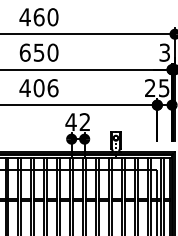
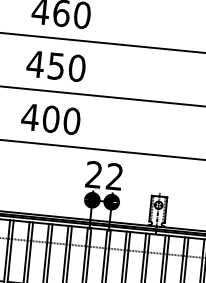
text: (24, 52) -> (34, 63), 650 -> 450
text: (52, 88) -> (71, 121), 406 -> 400
text: (70, 121) -> (93, 173), 42 -> 22

